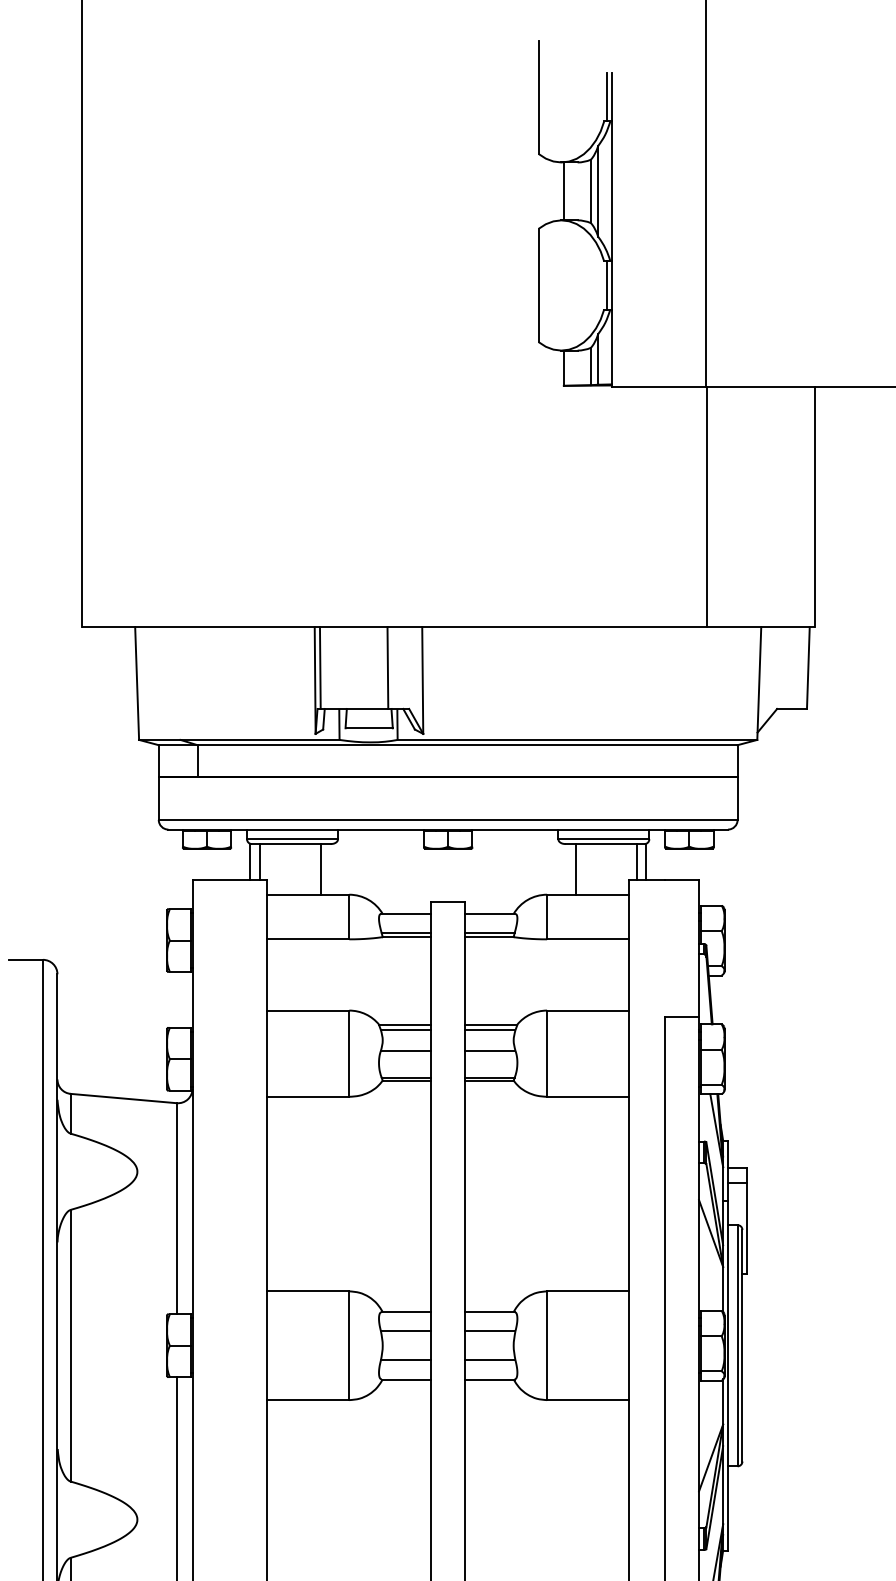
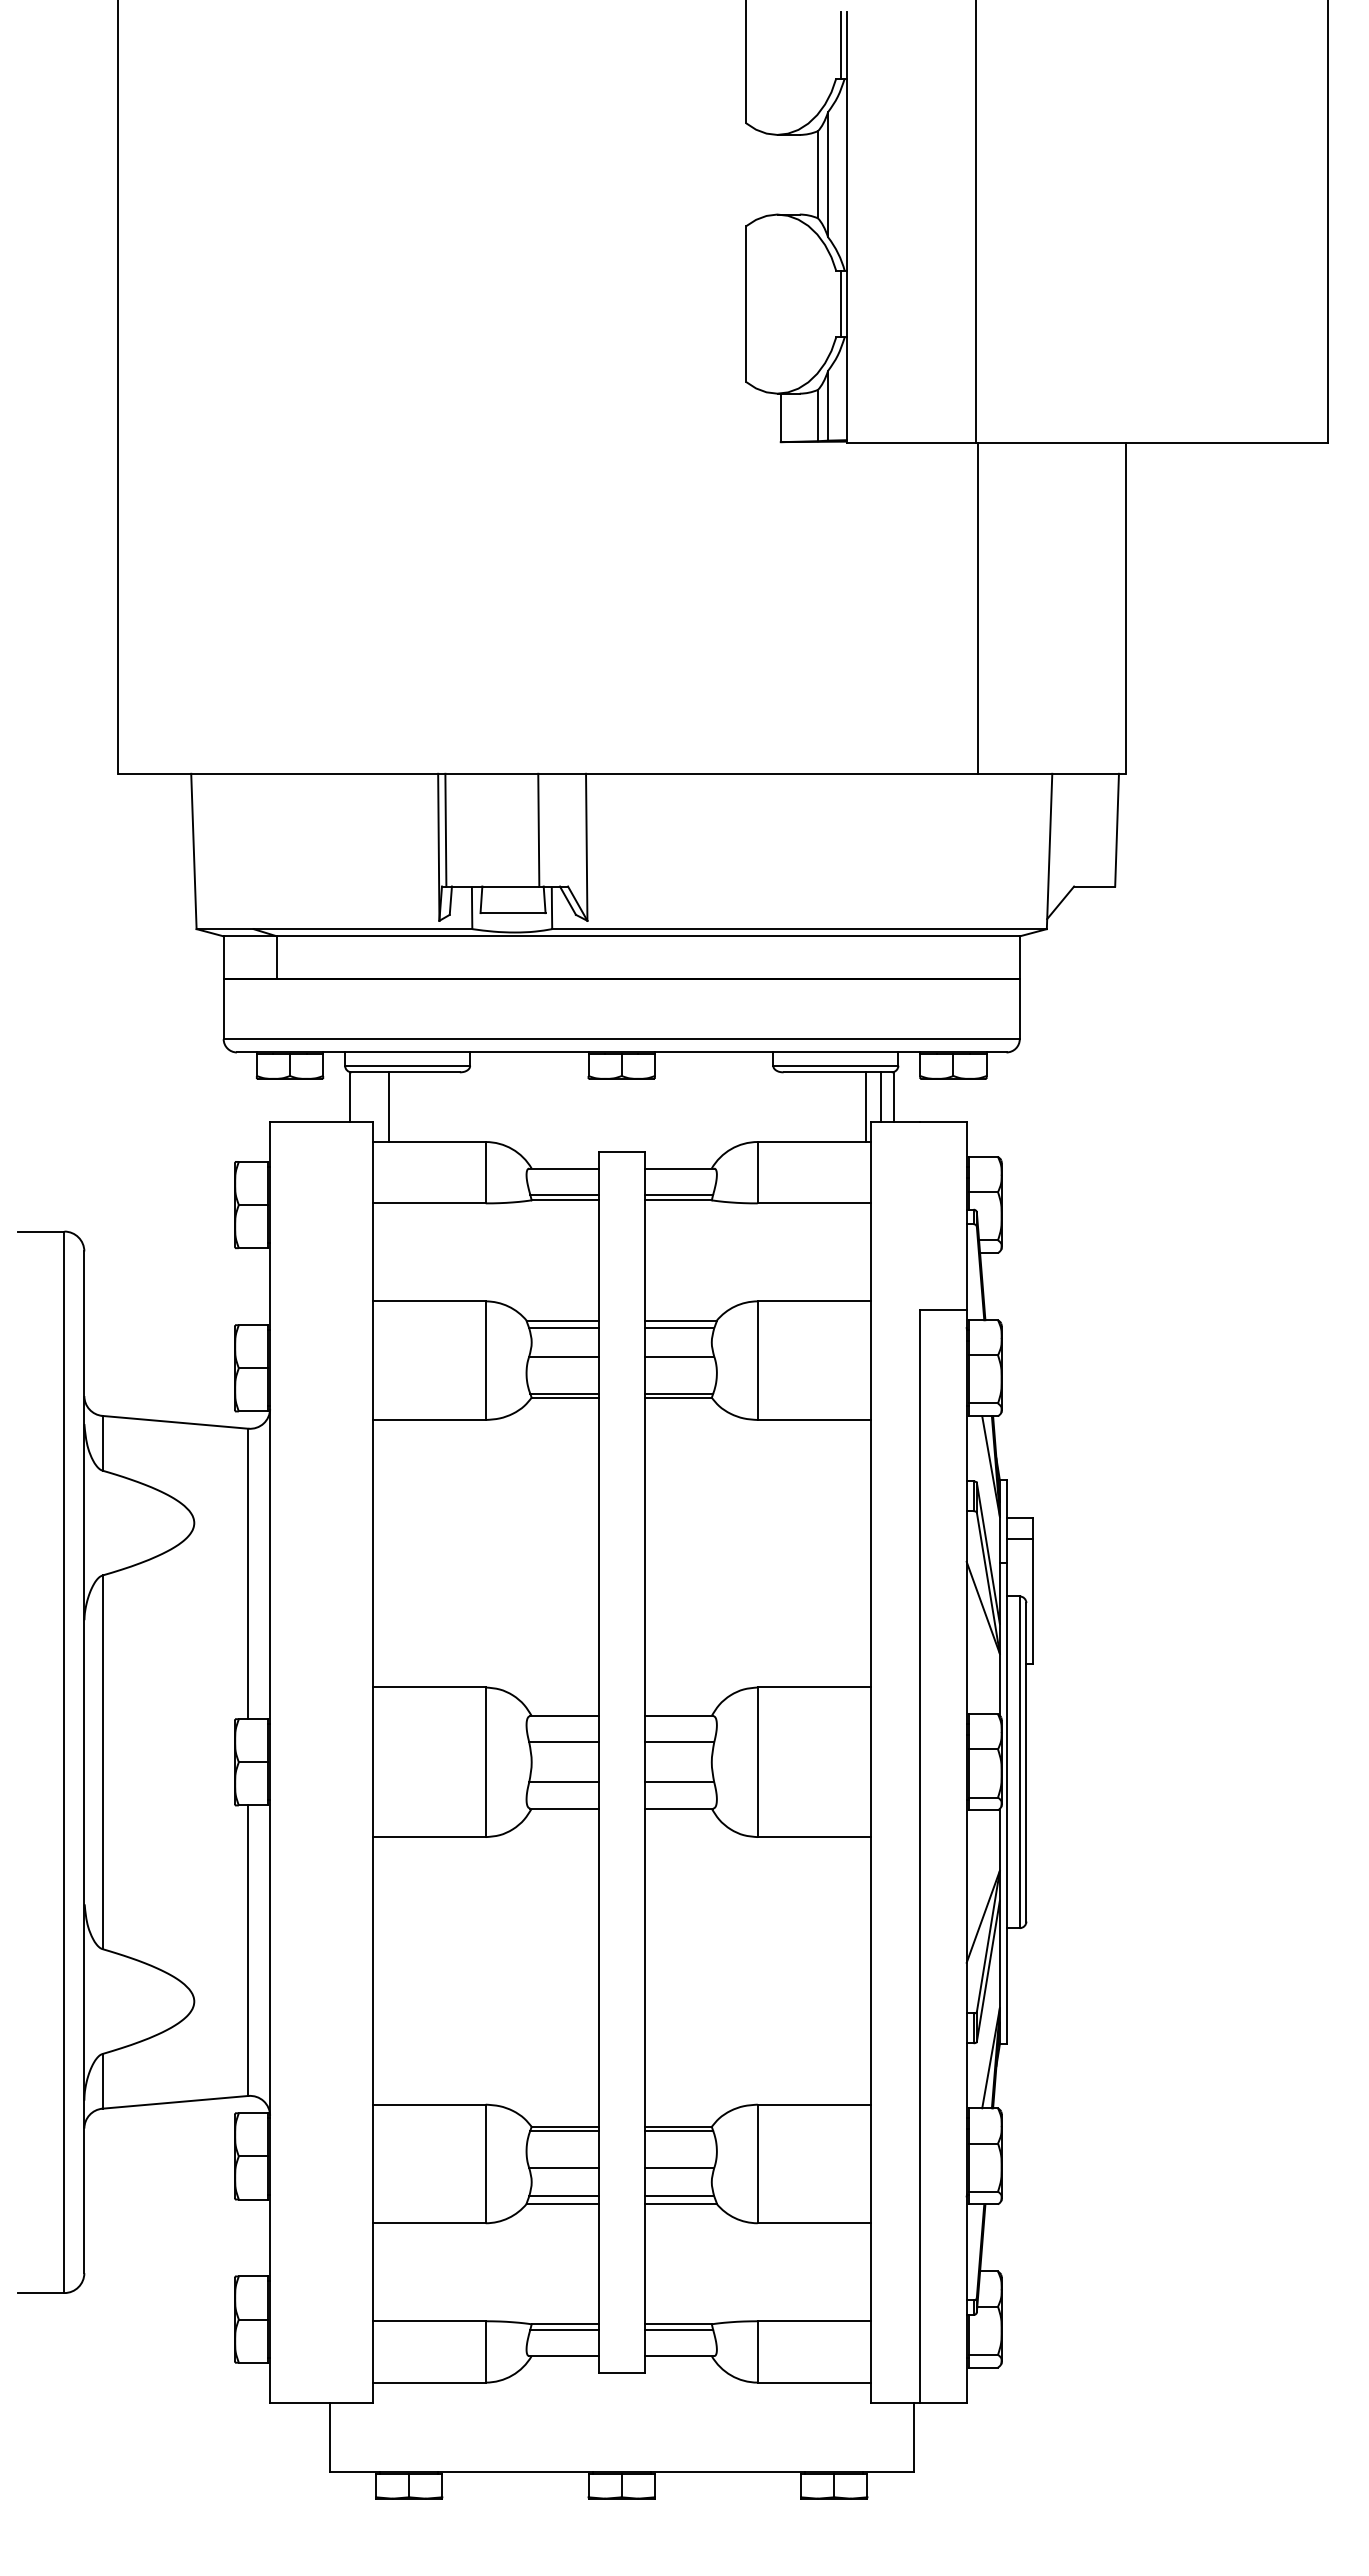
line: (563, 191) -> (780, 174), removed
line: (259, 862) -> (362, 1097), removed
line: (320, 869) -> (388, 1107), moved
line: (575, 869) -> (866, 1107), moved

